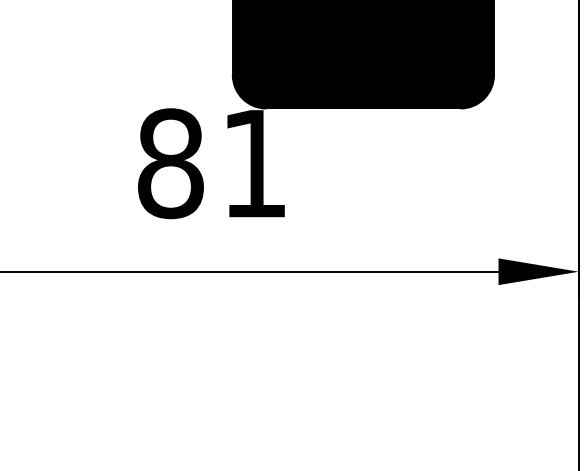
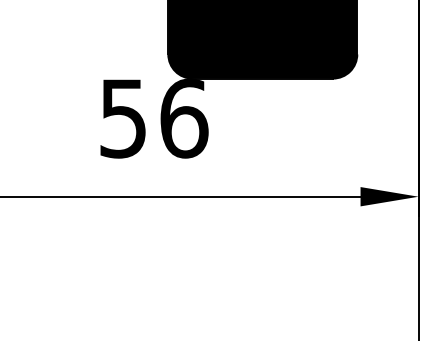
text: (213, 163) -> (154, 118), 81 -> 56

